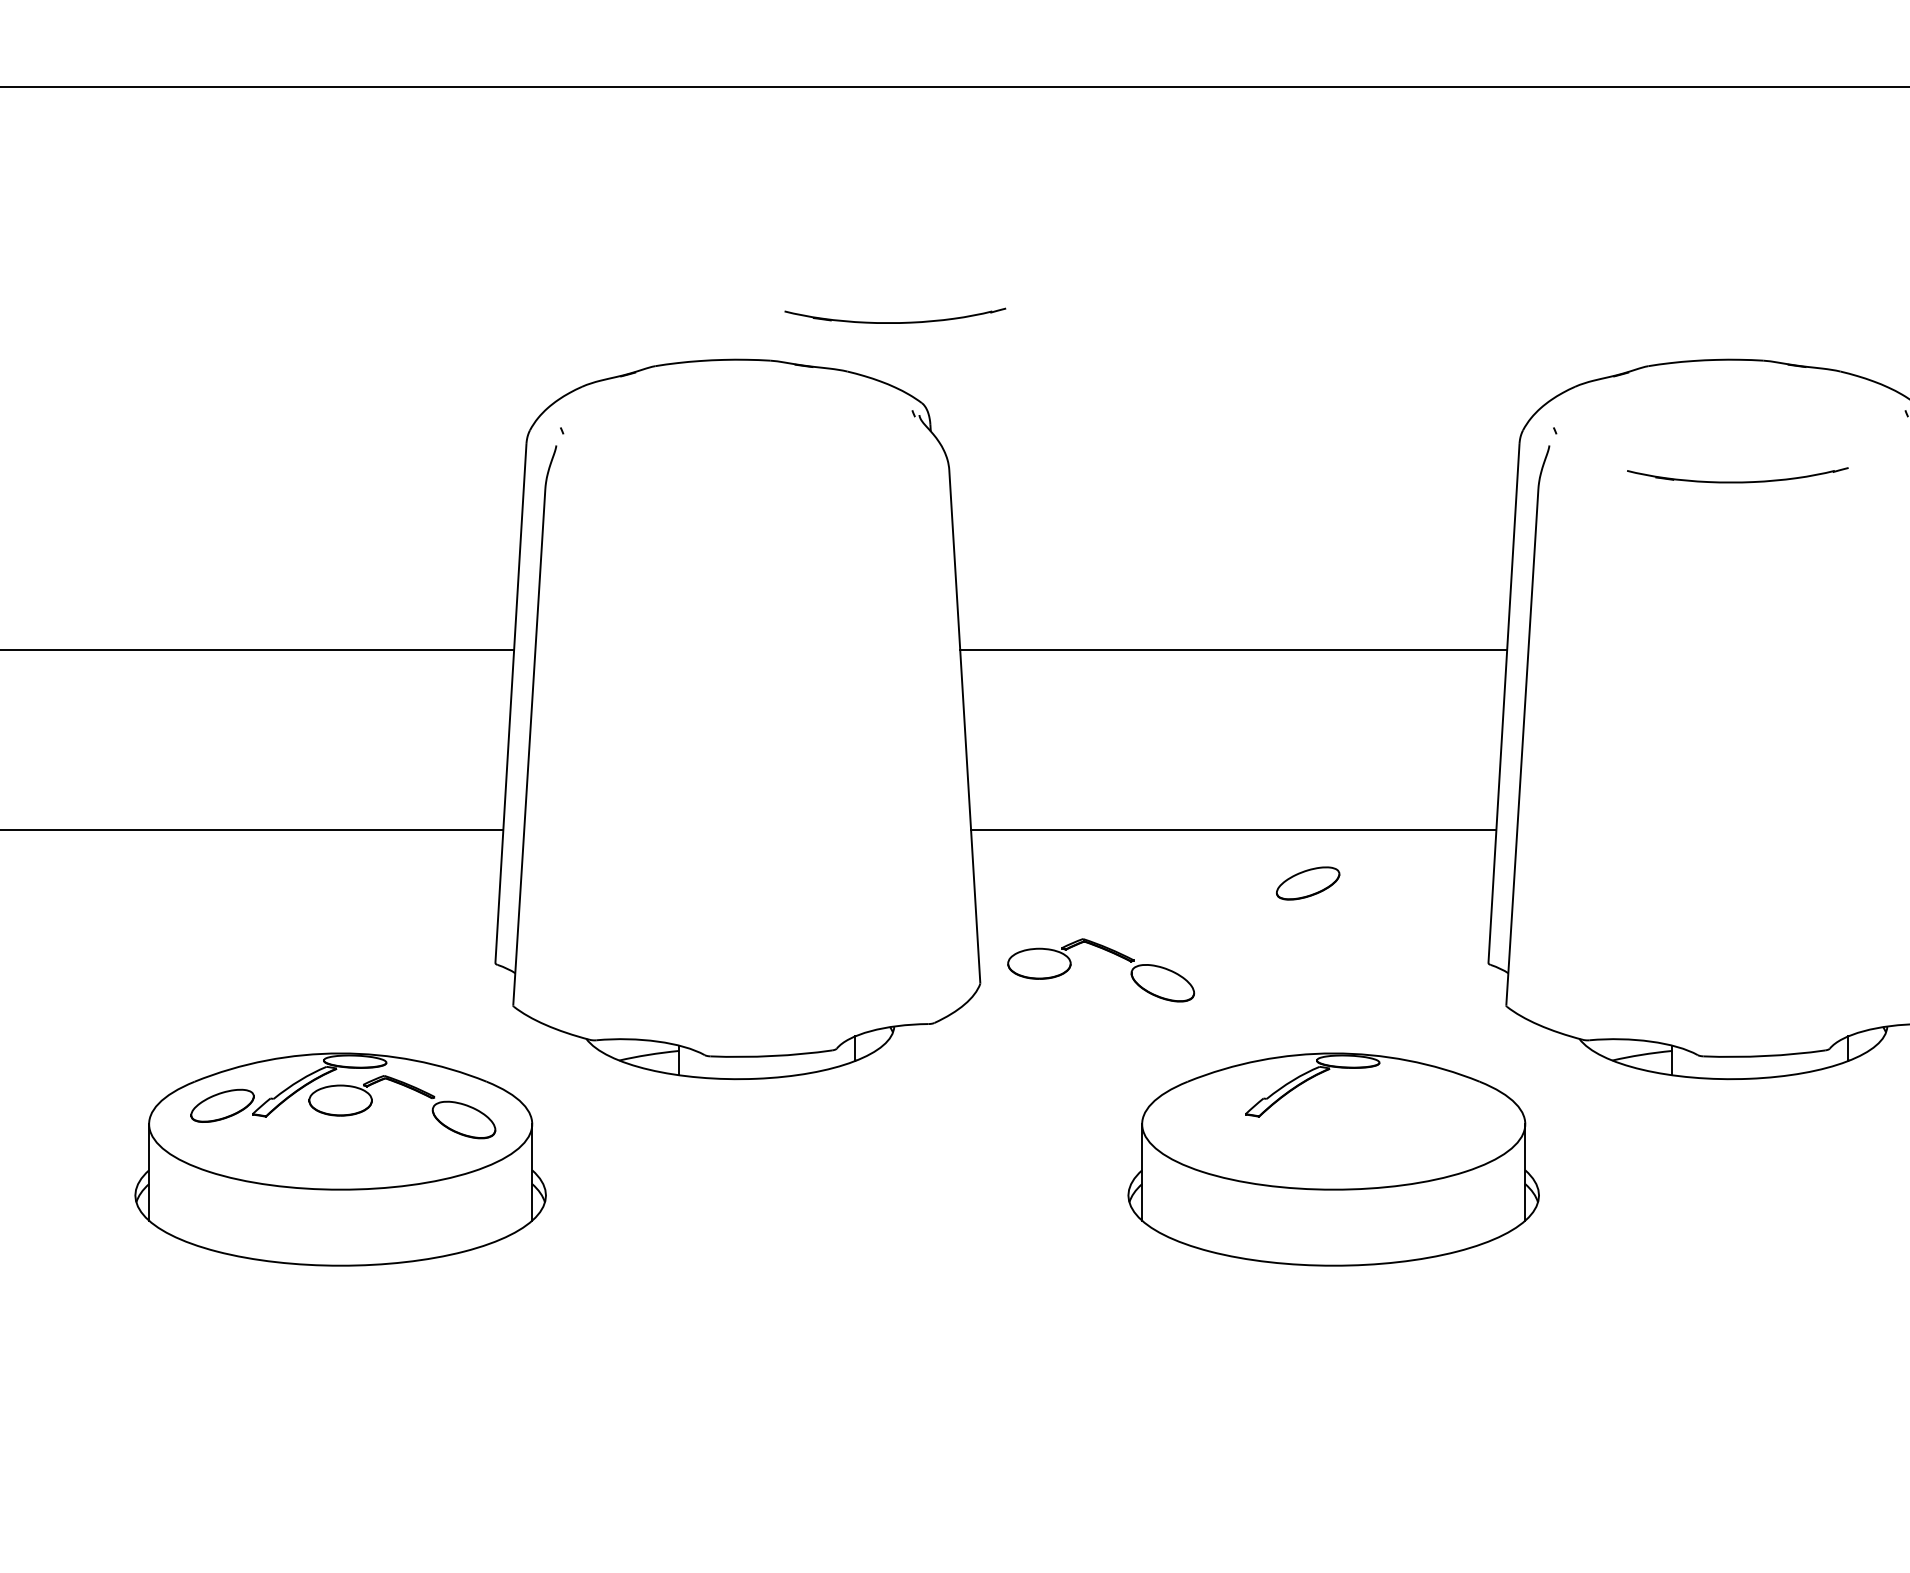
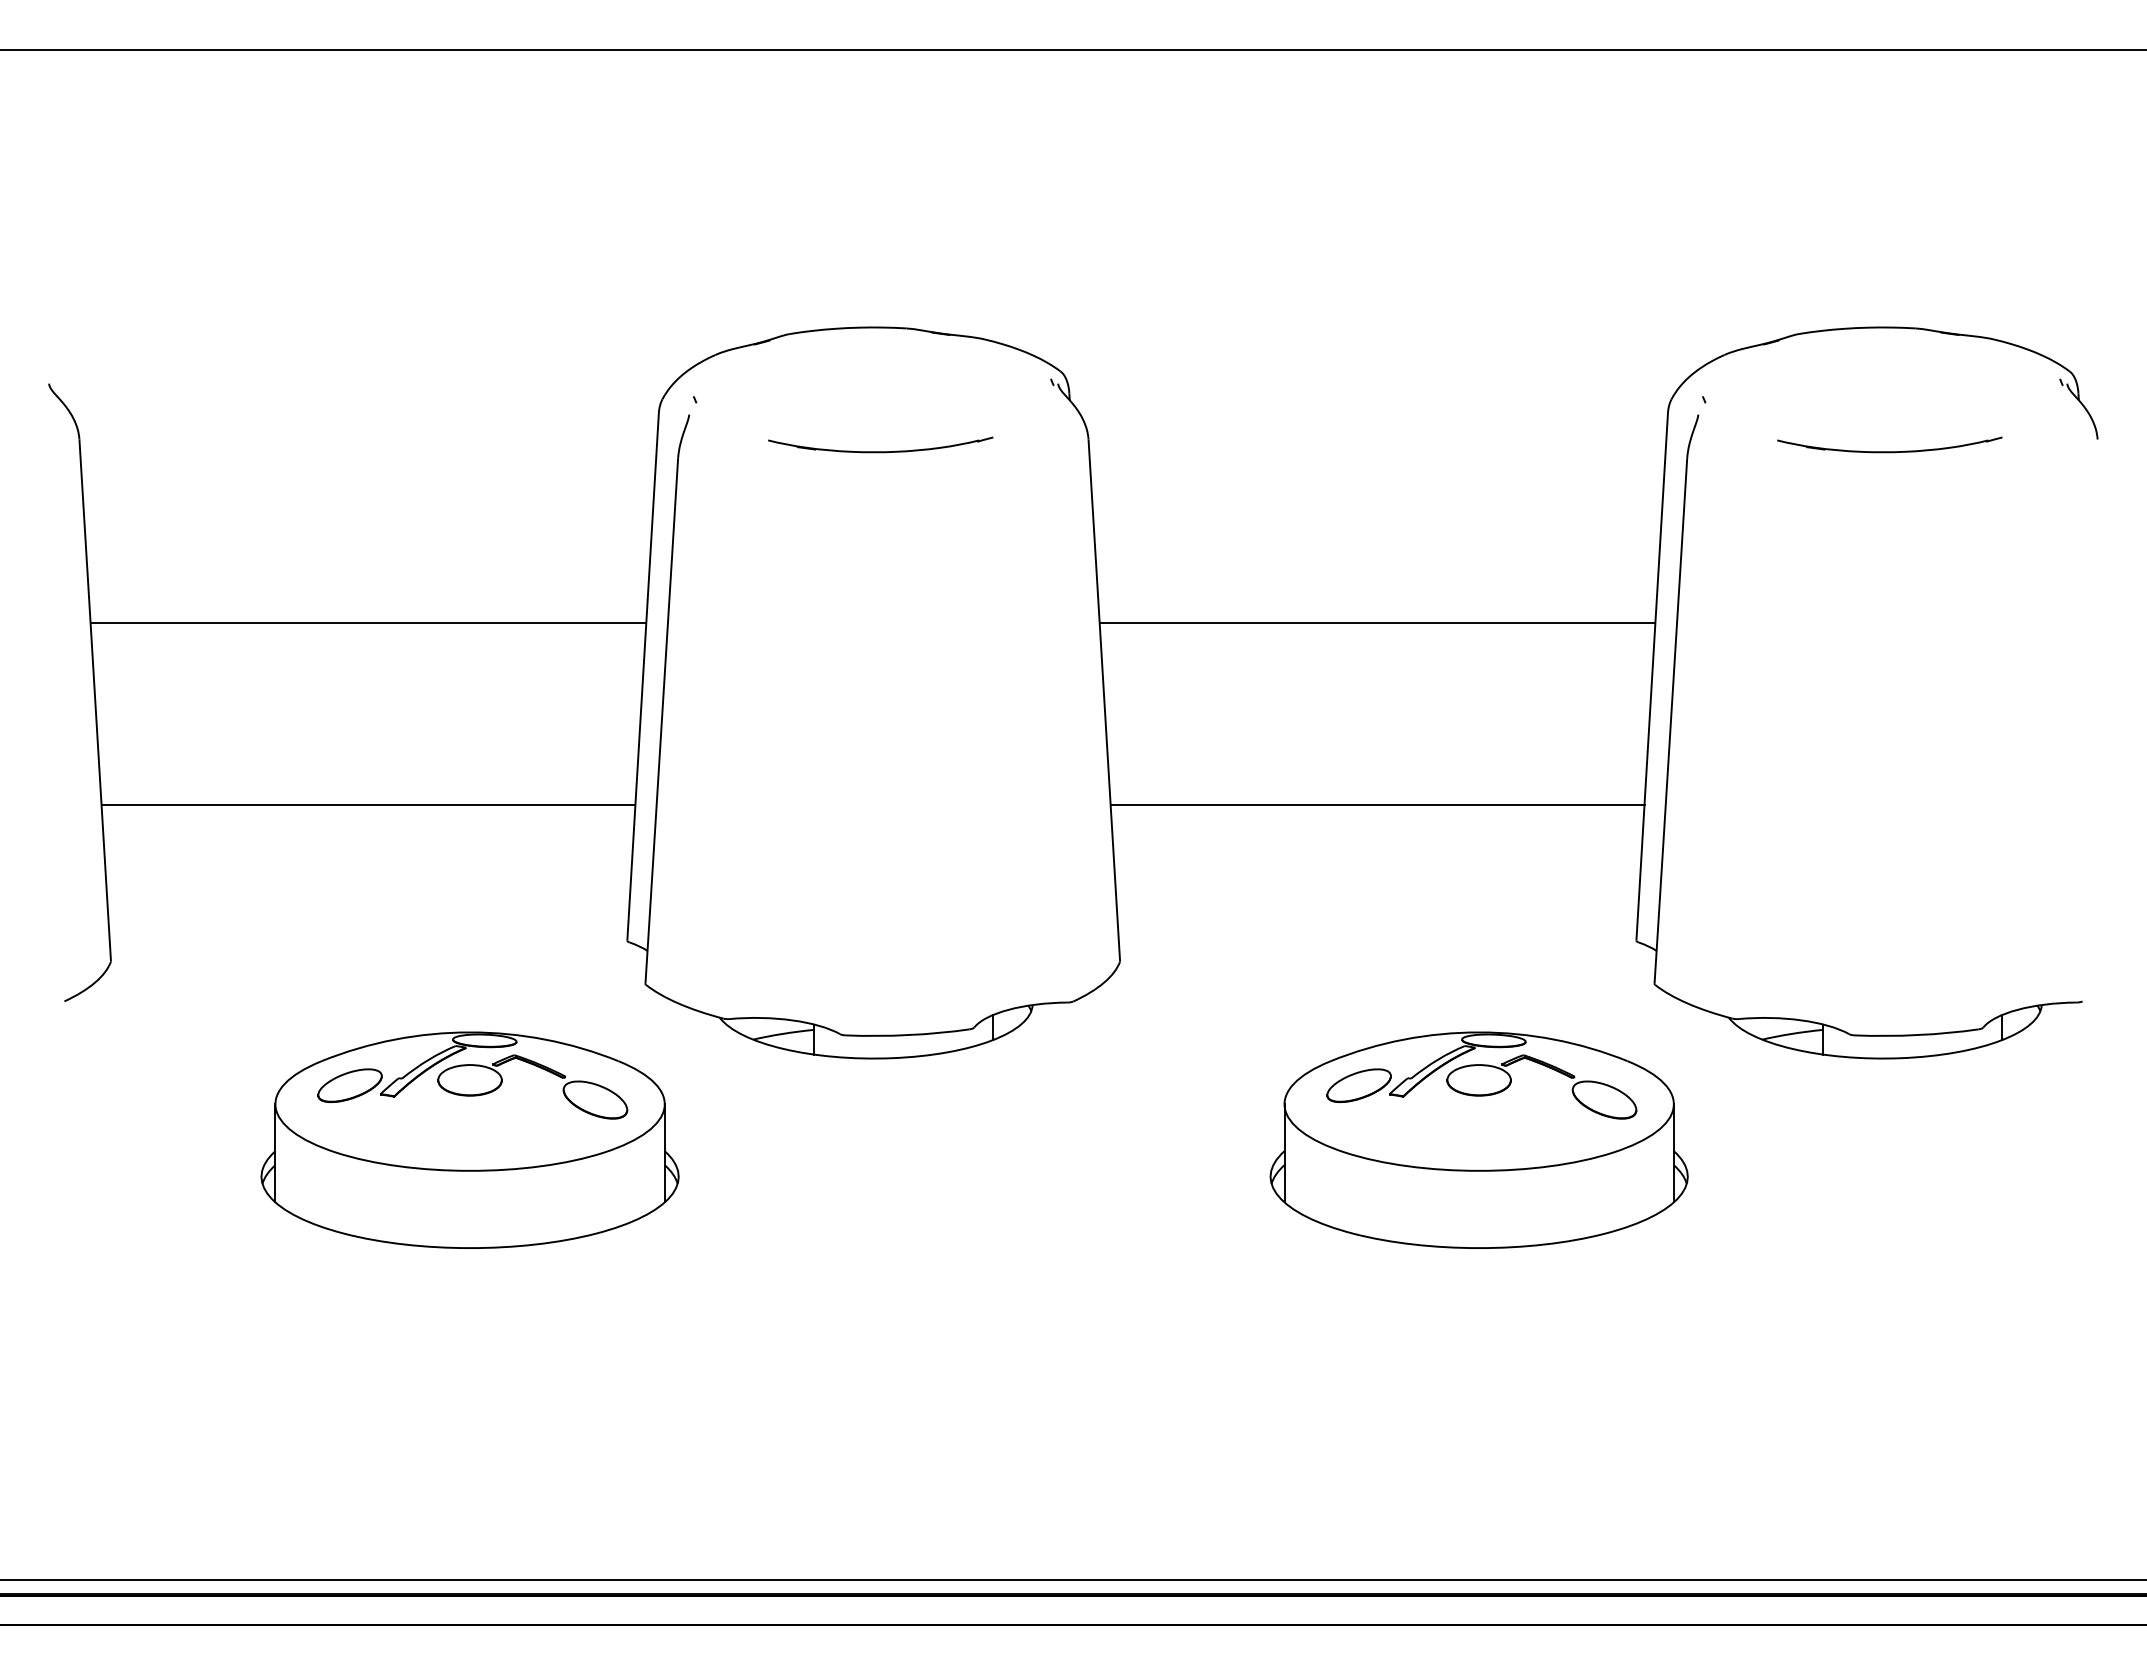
part: (895, 322) -> (880, 451), moved
part: (1307, 883) -> (1358, 1085), moved
part: (1105, 951) -> (1546, 1067), moved

